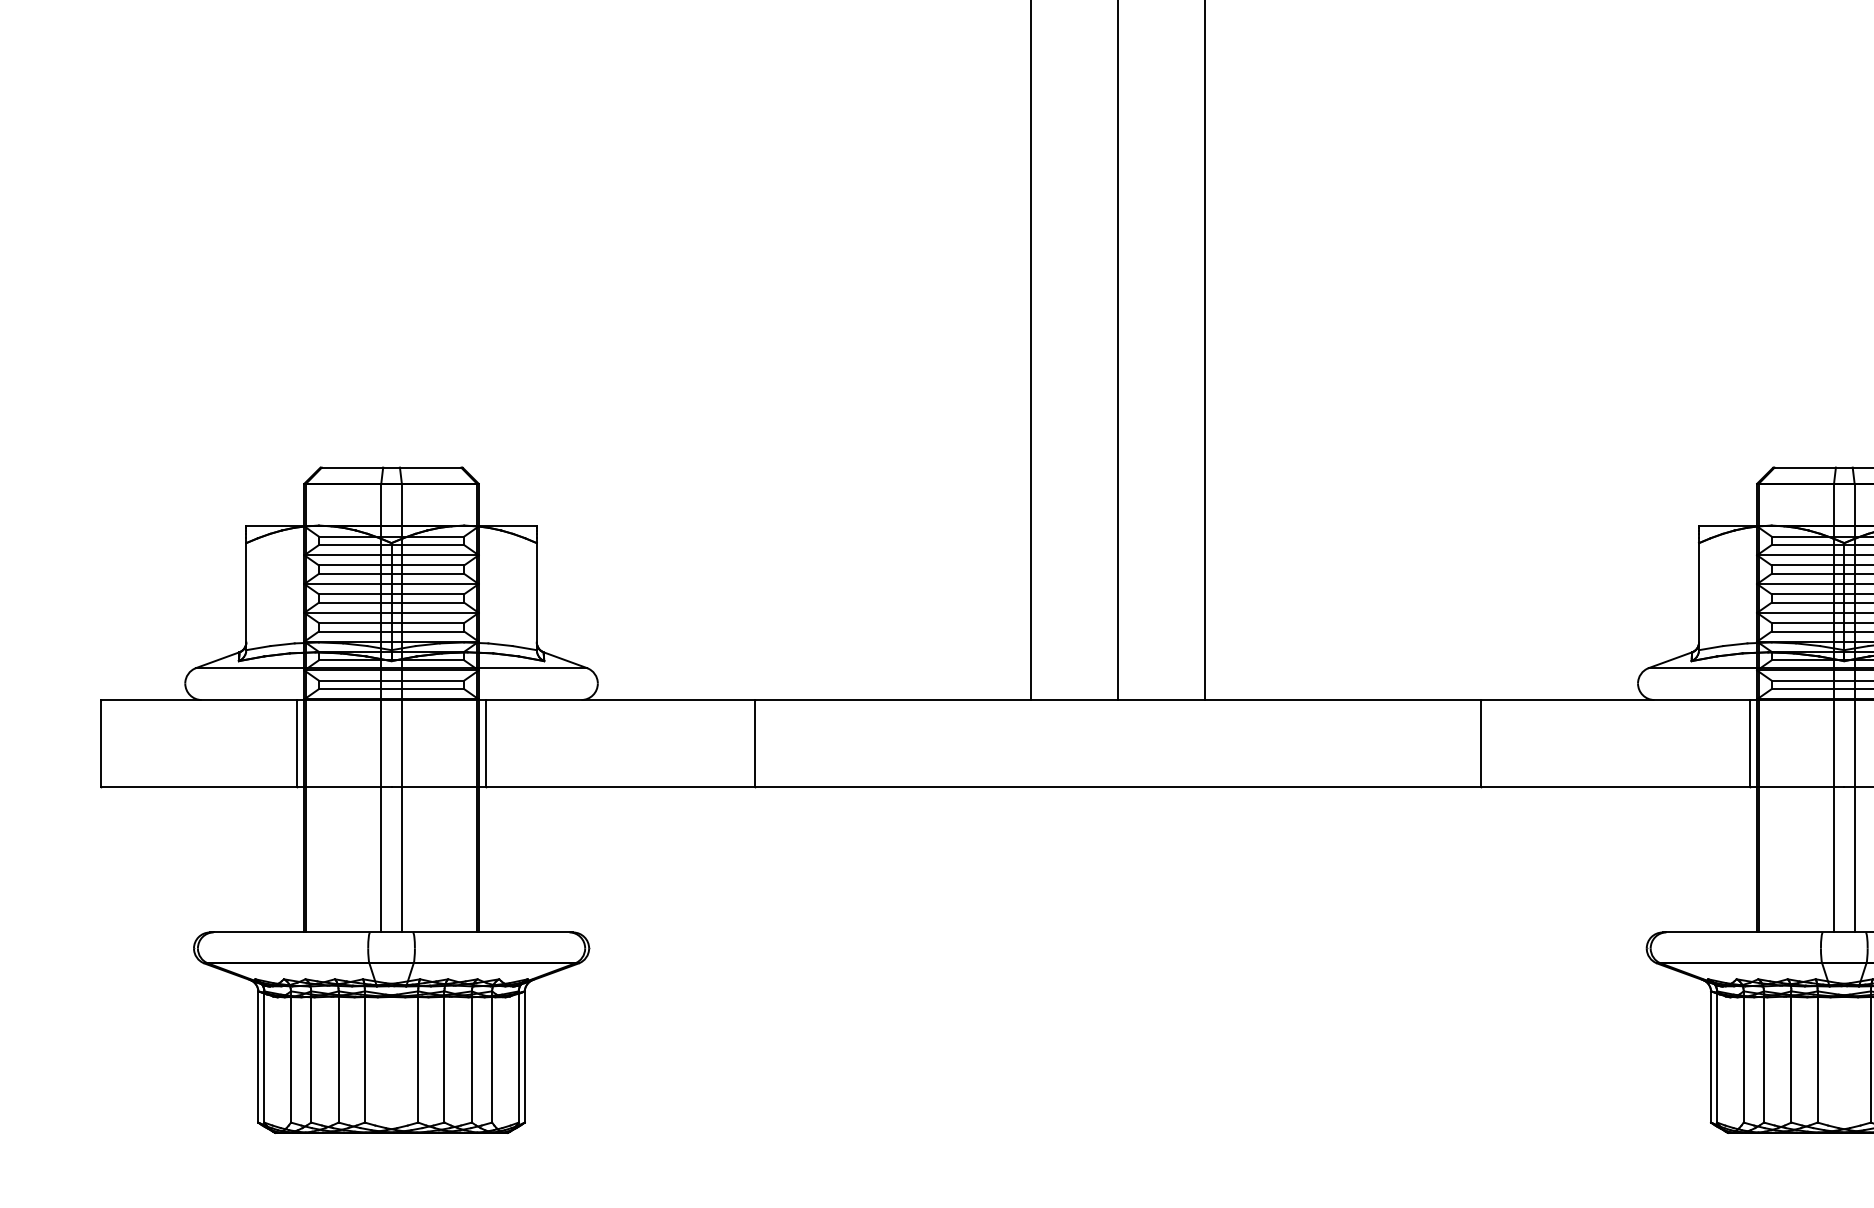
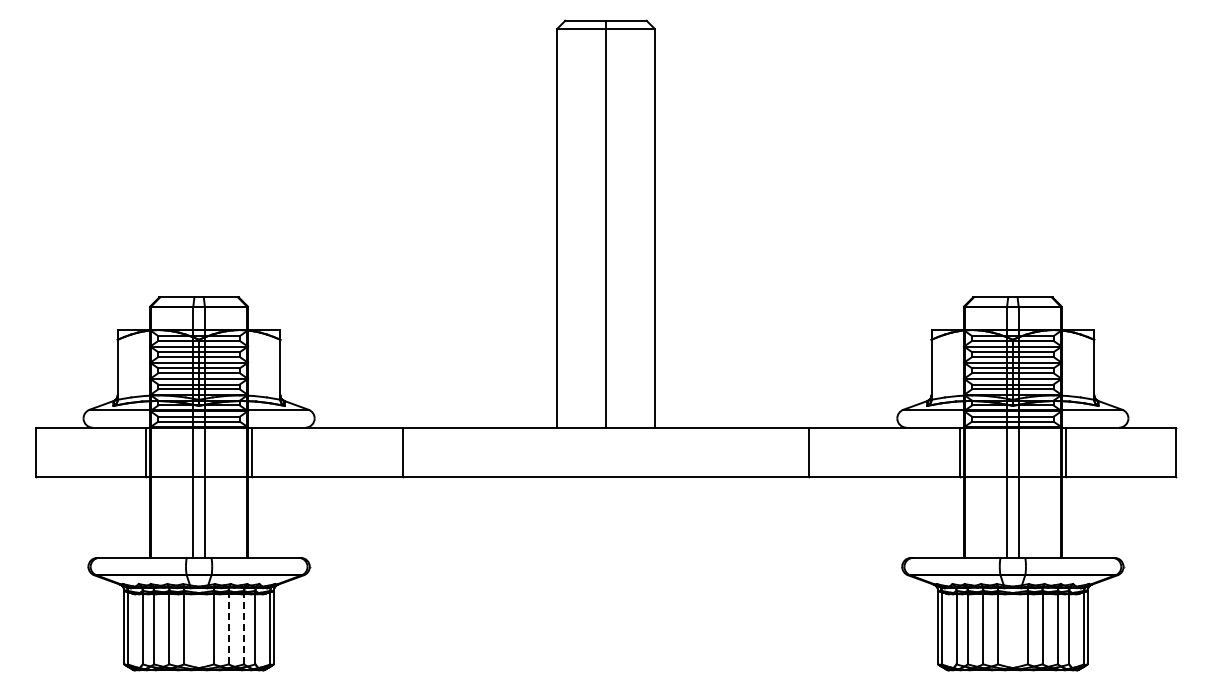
line: (444, 1056) -> (228, 627), solid -> dashed
line: (472, 1056) -> (244, 627), solid -> dashed

